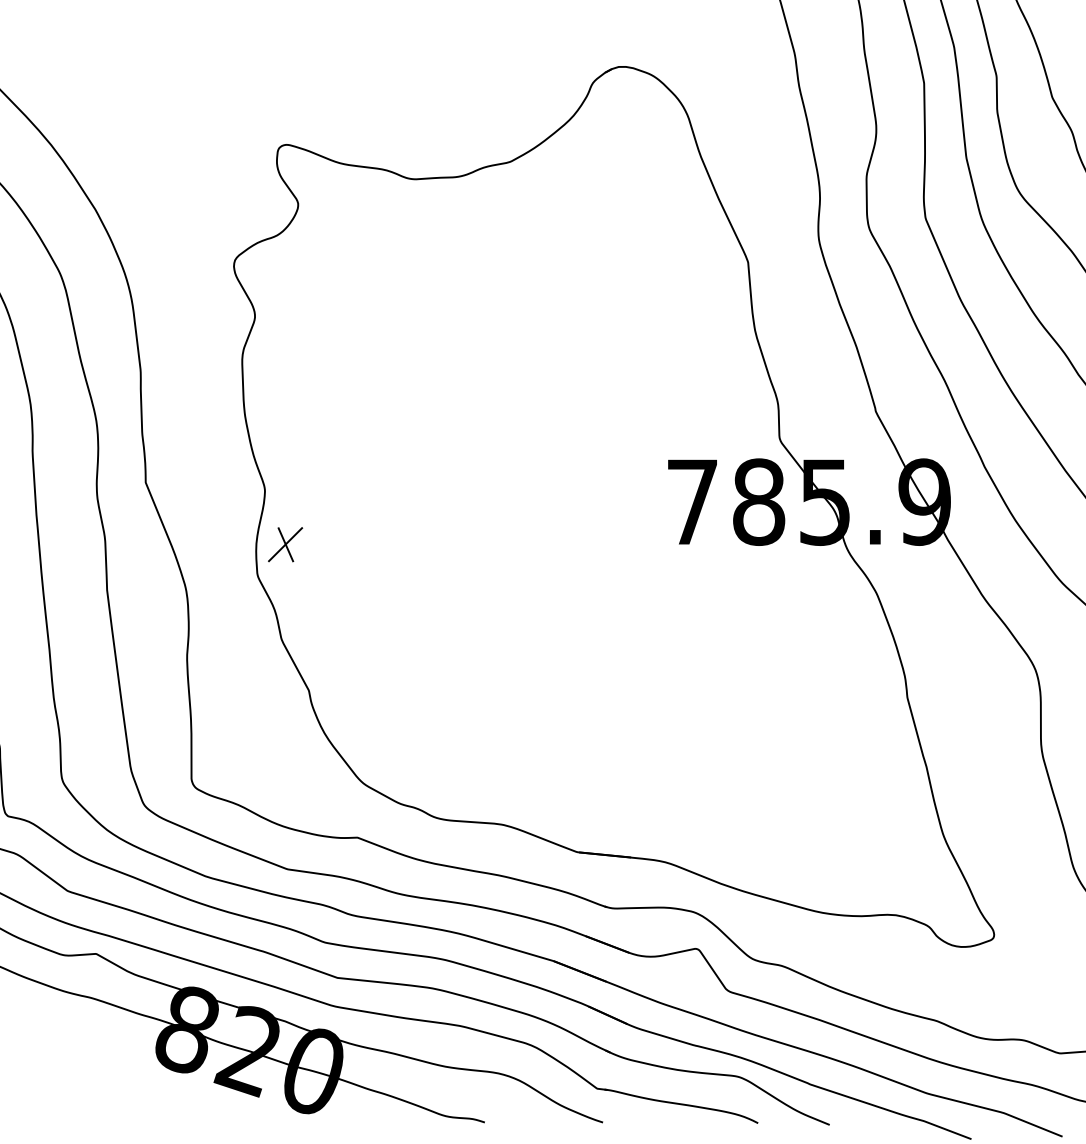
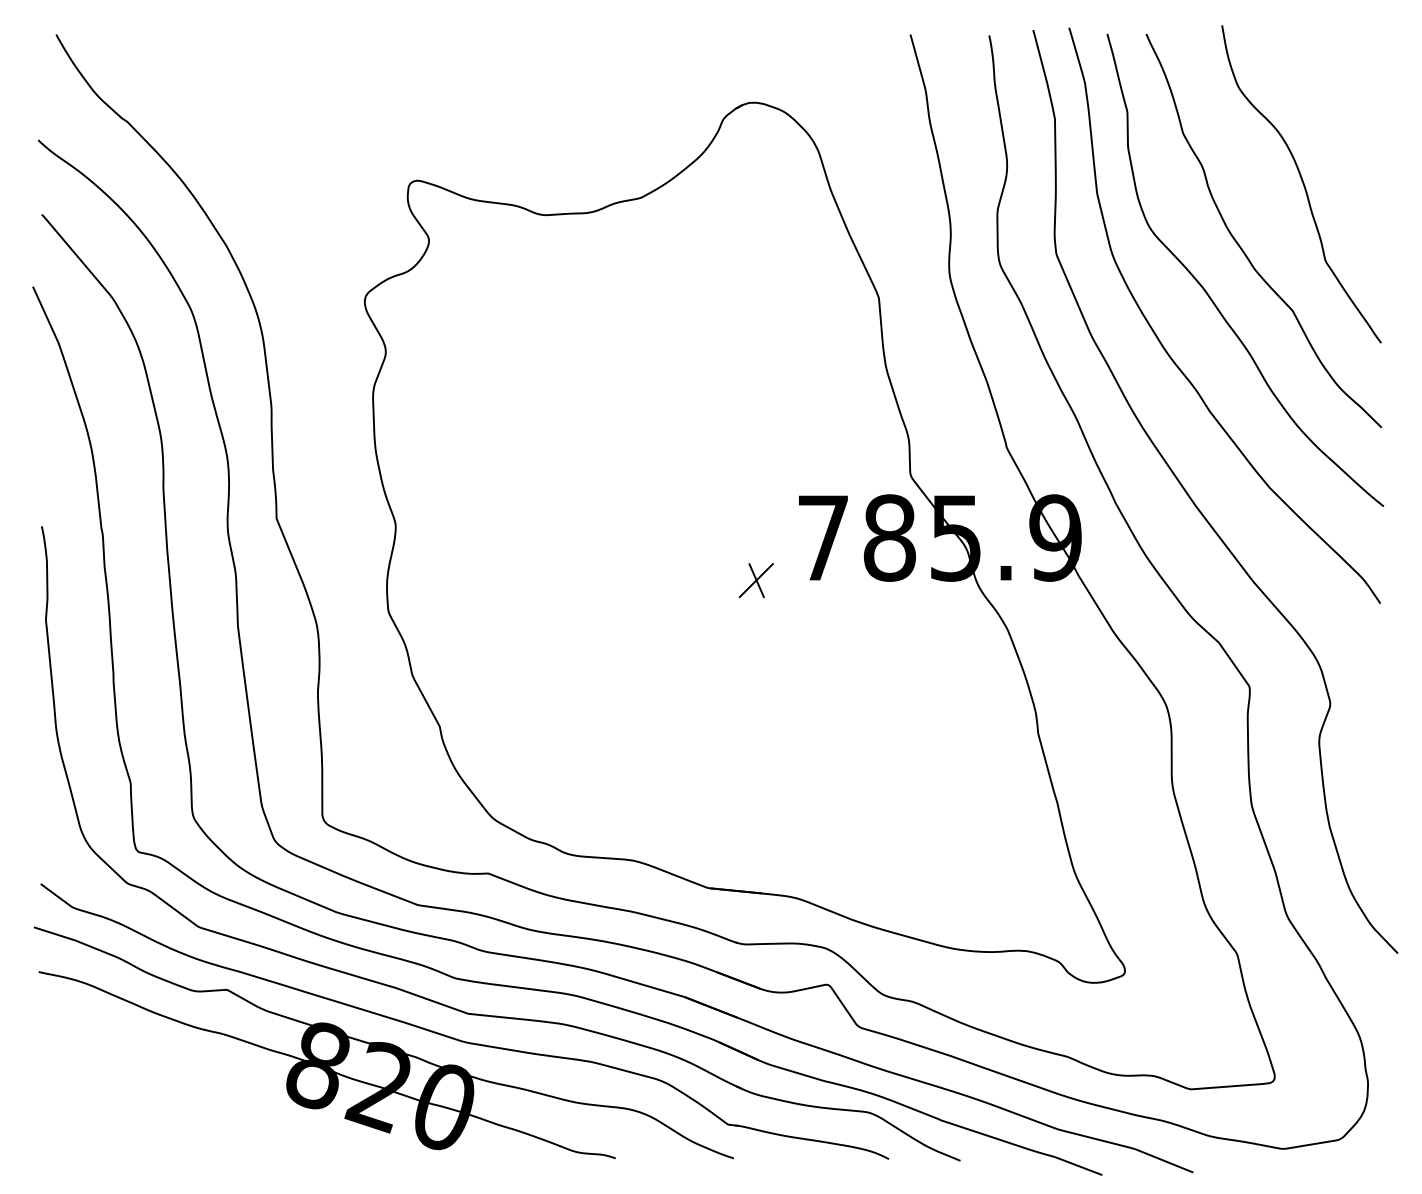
part: (284, 544) -> (755, 580), moved

